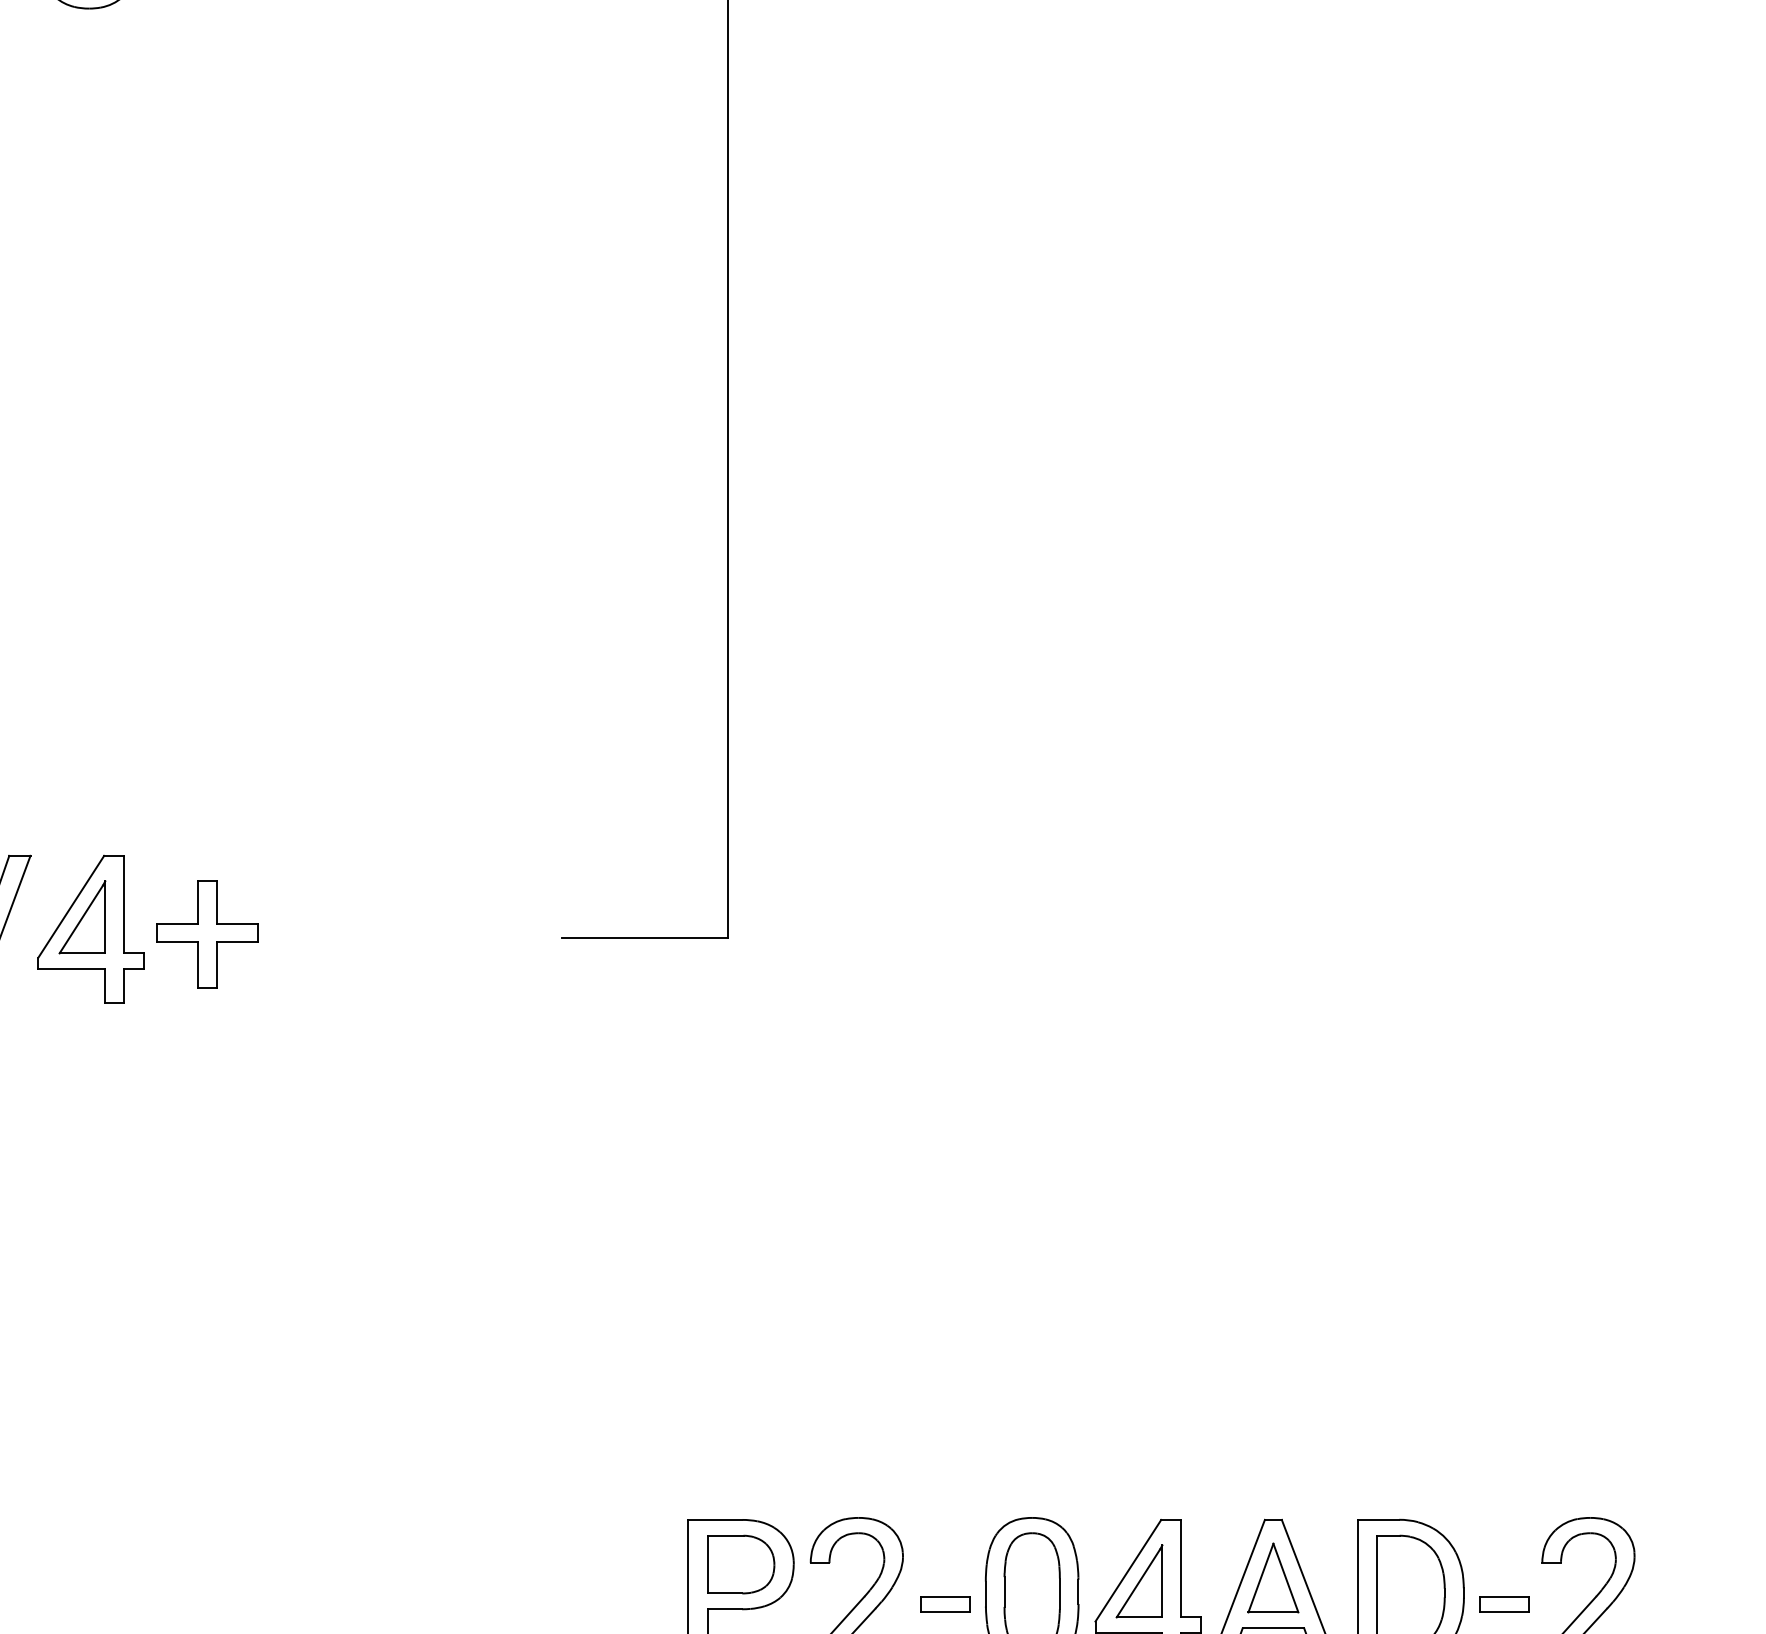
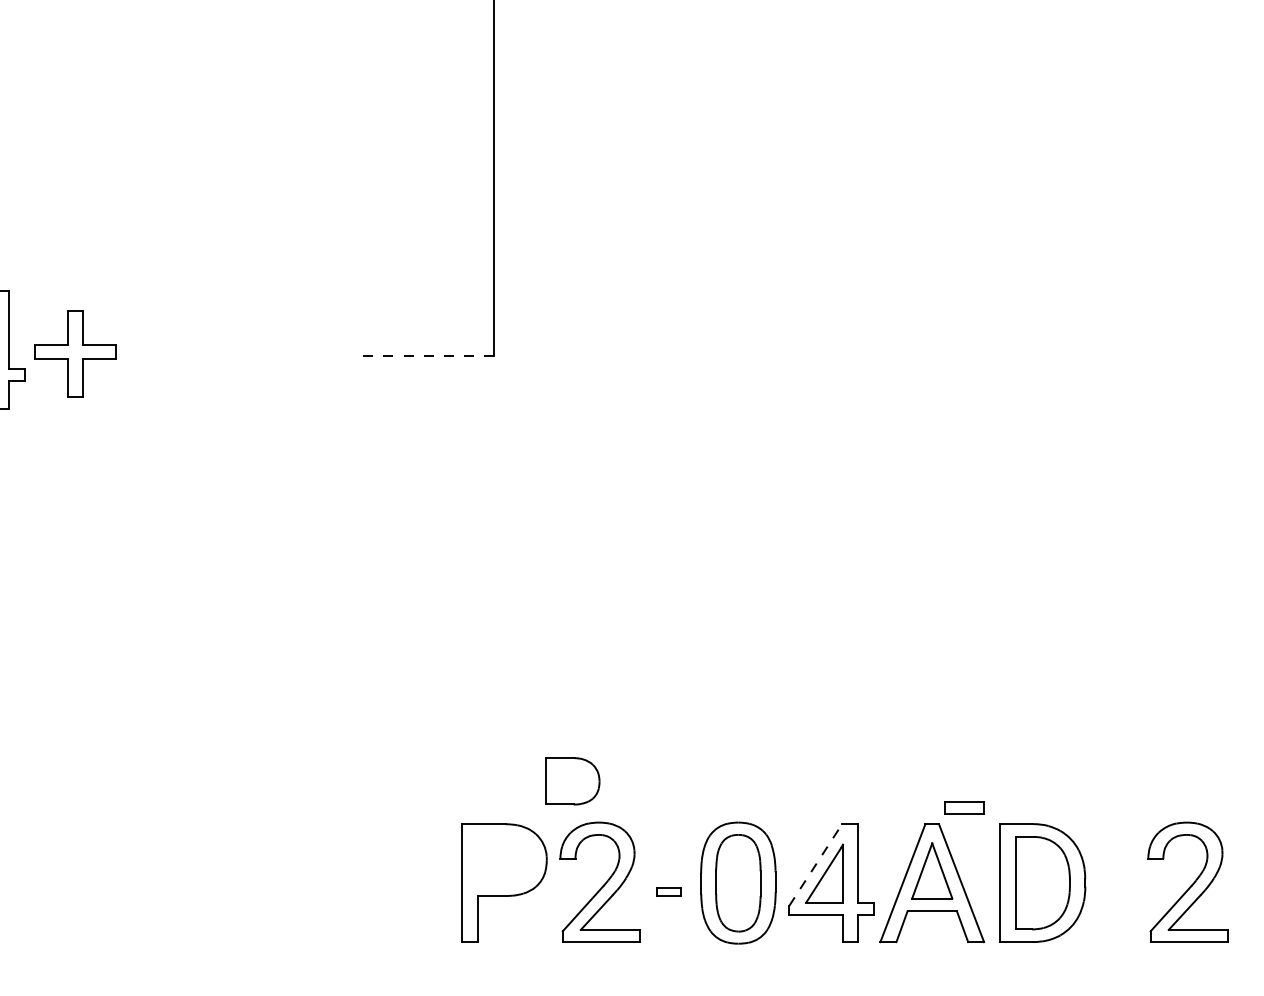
line: (644, 937) -> (426, 356), solid -> dashed
part: (741, 1564) -> (573, 781), moved
line: (1128, 1570) -> (815, 864), solid -> dashed
part: (945, 1604) -> (668, 892), size x0.6
part: (1504, 1604) -> (964, 807), moved

